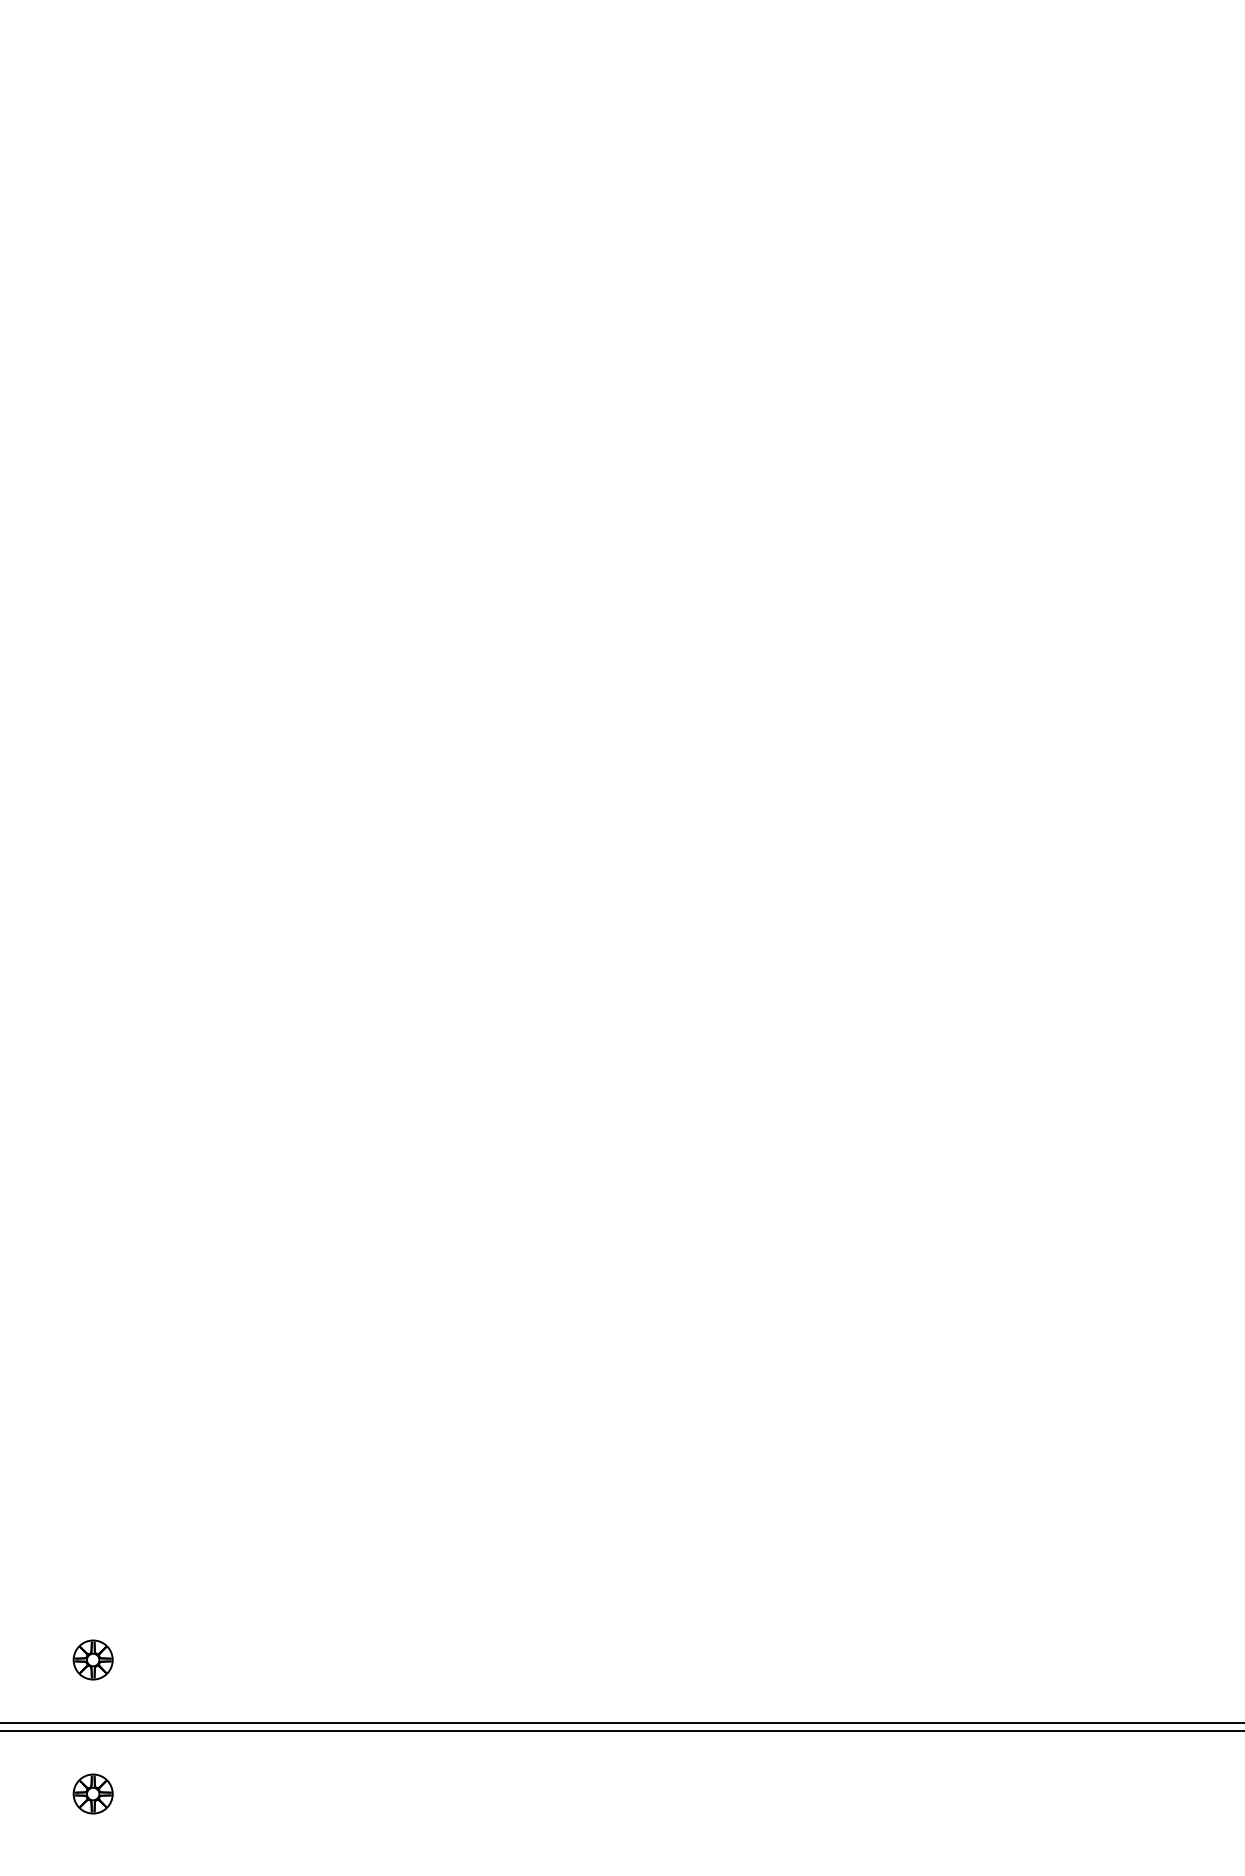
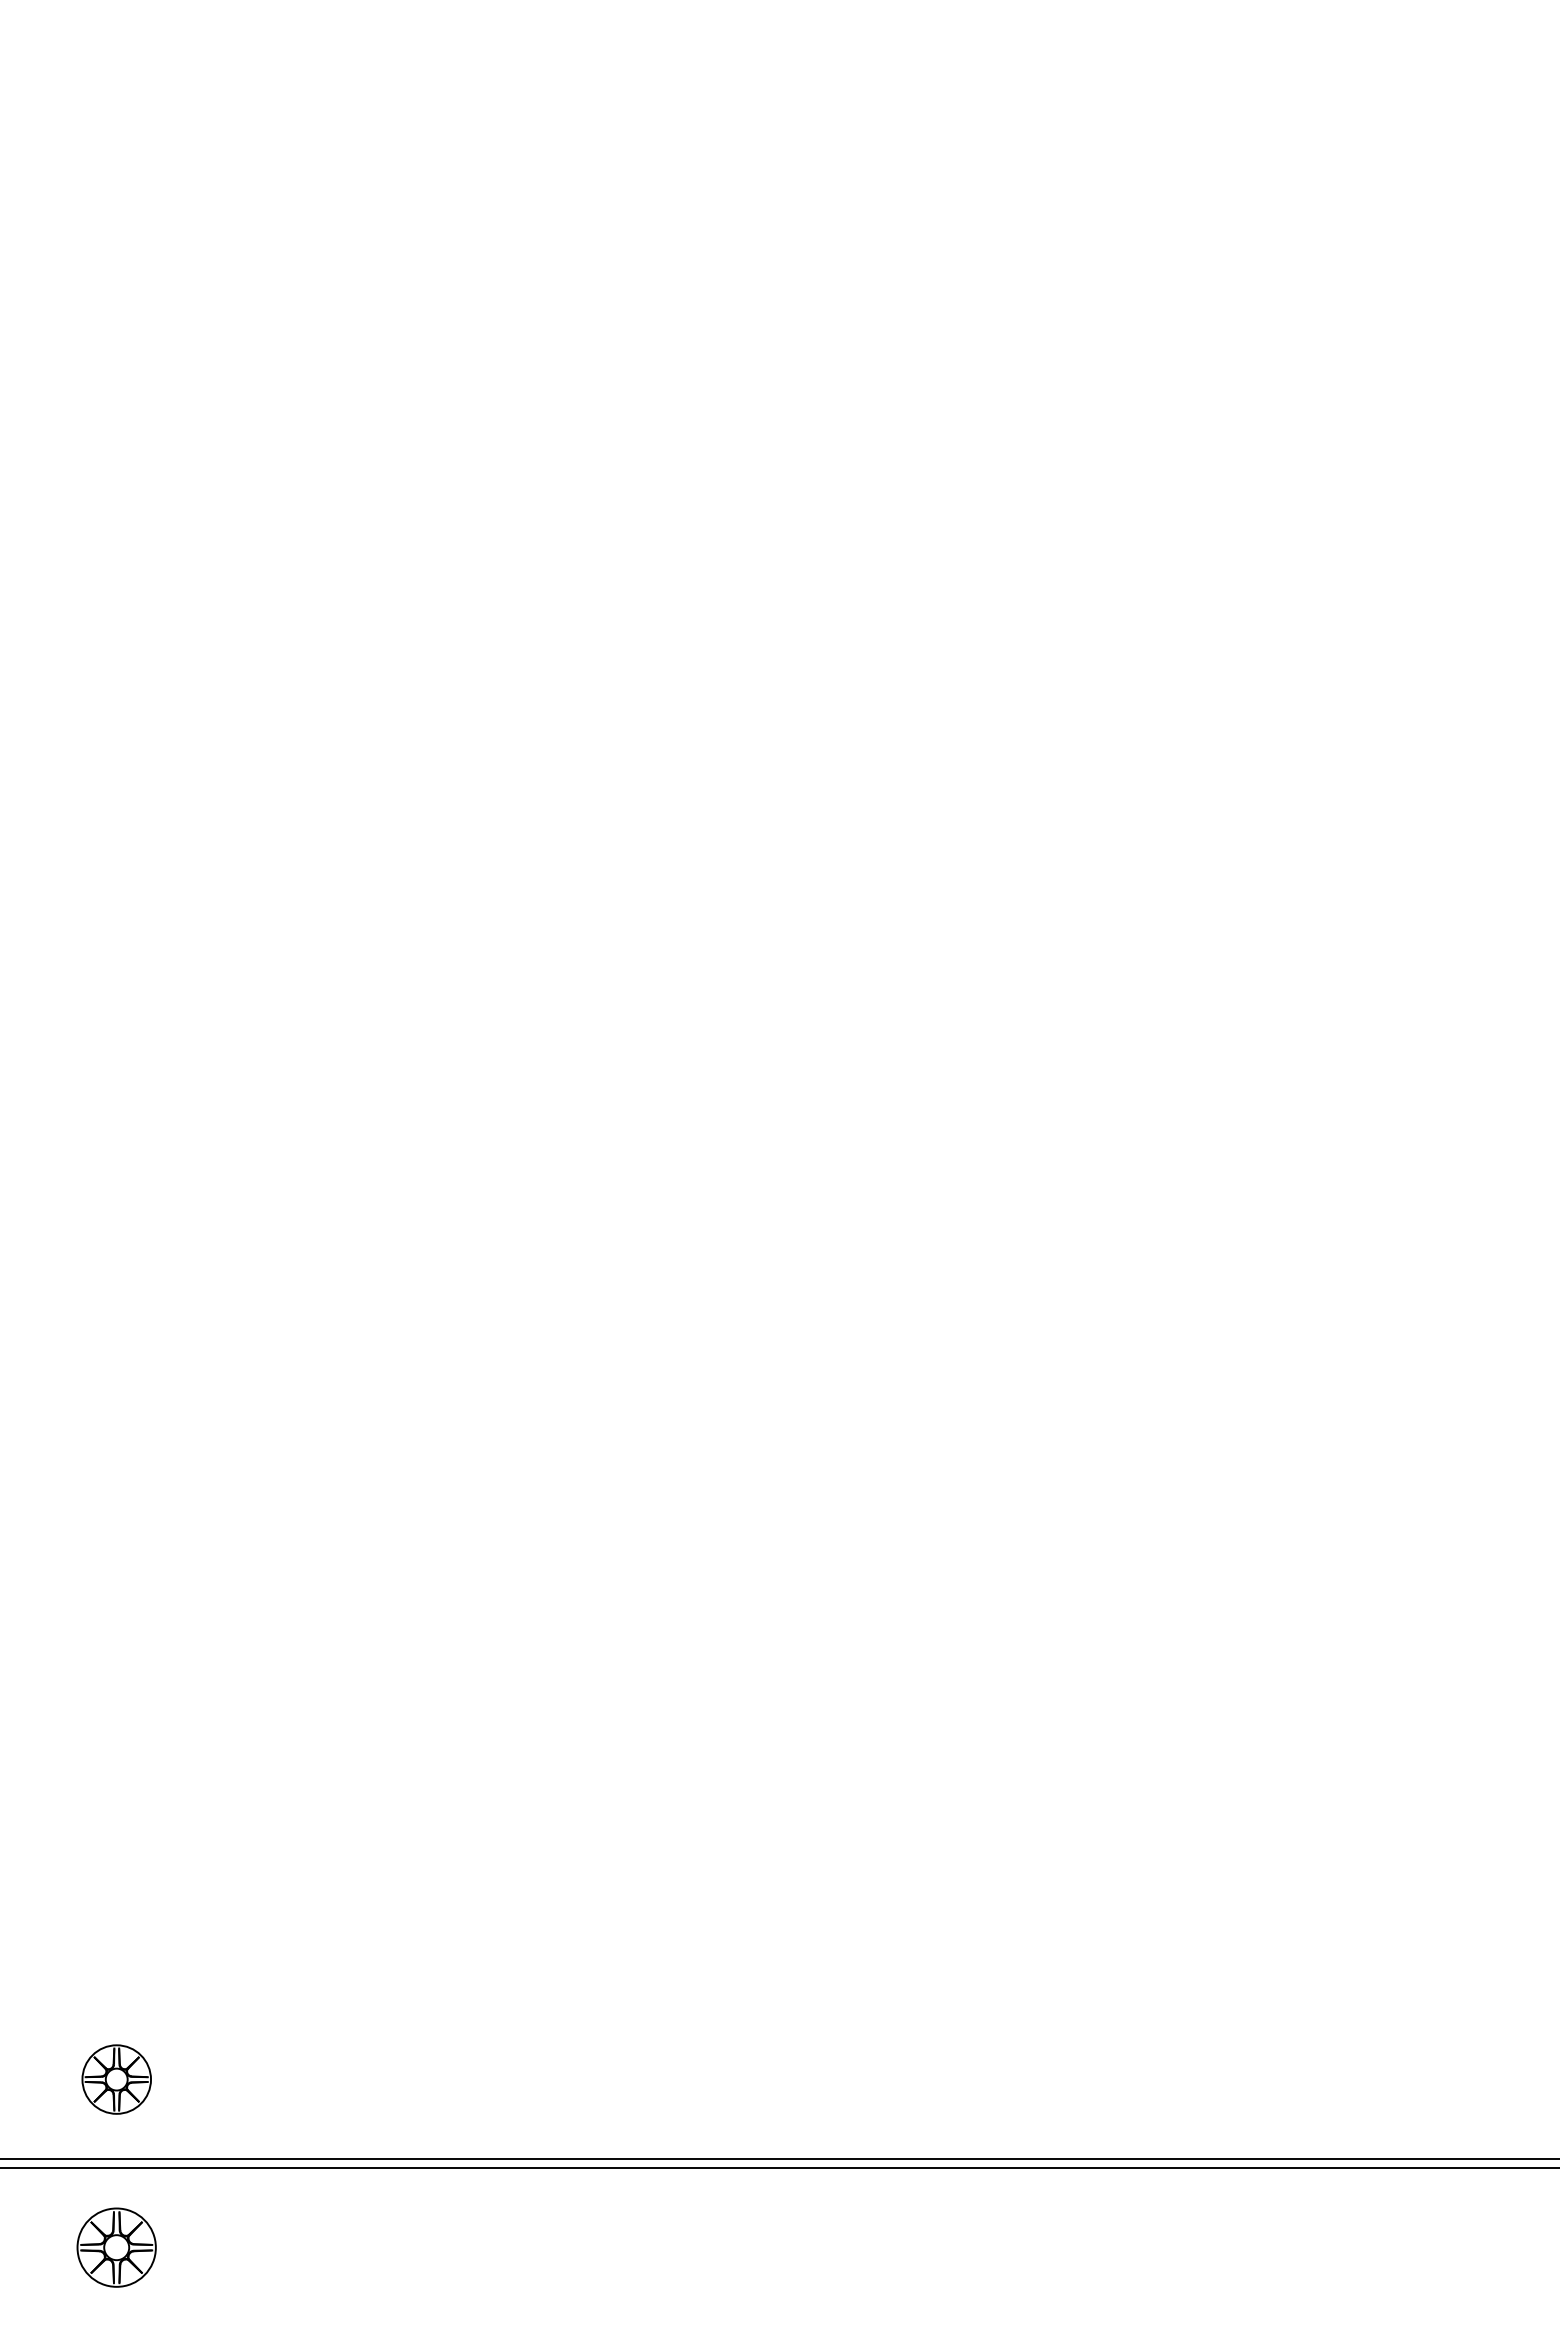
part: (92, 1659) -> (116, 2079), size x1.4
part: (92, 1793) -> (116, 2247), size x1.6

